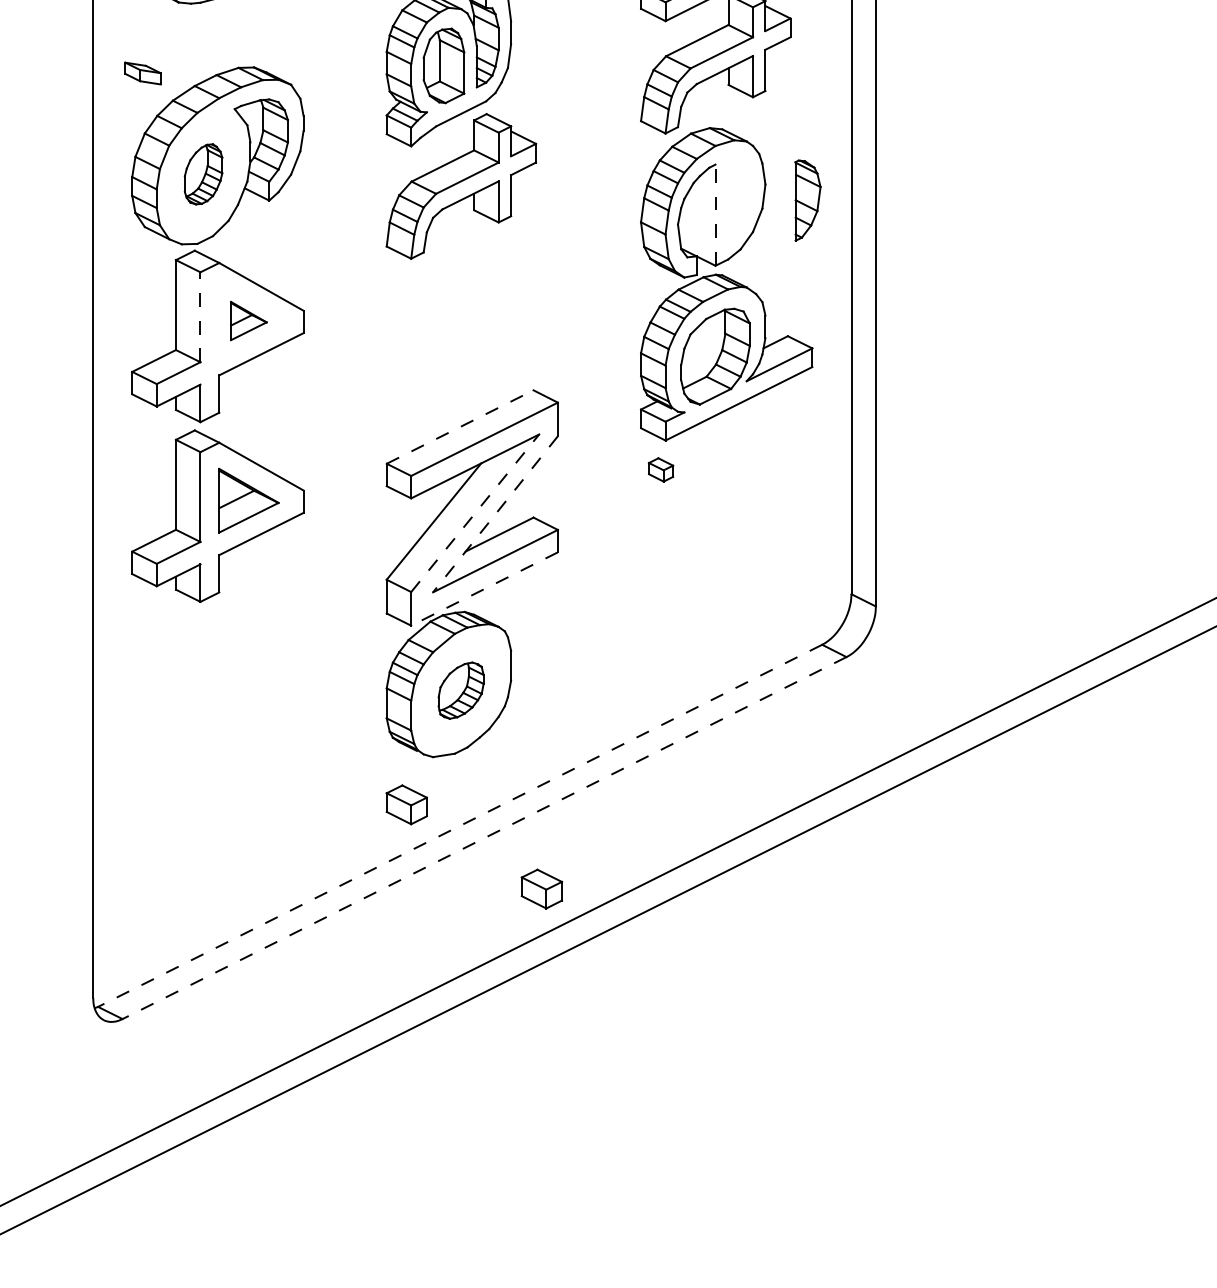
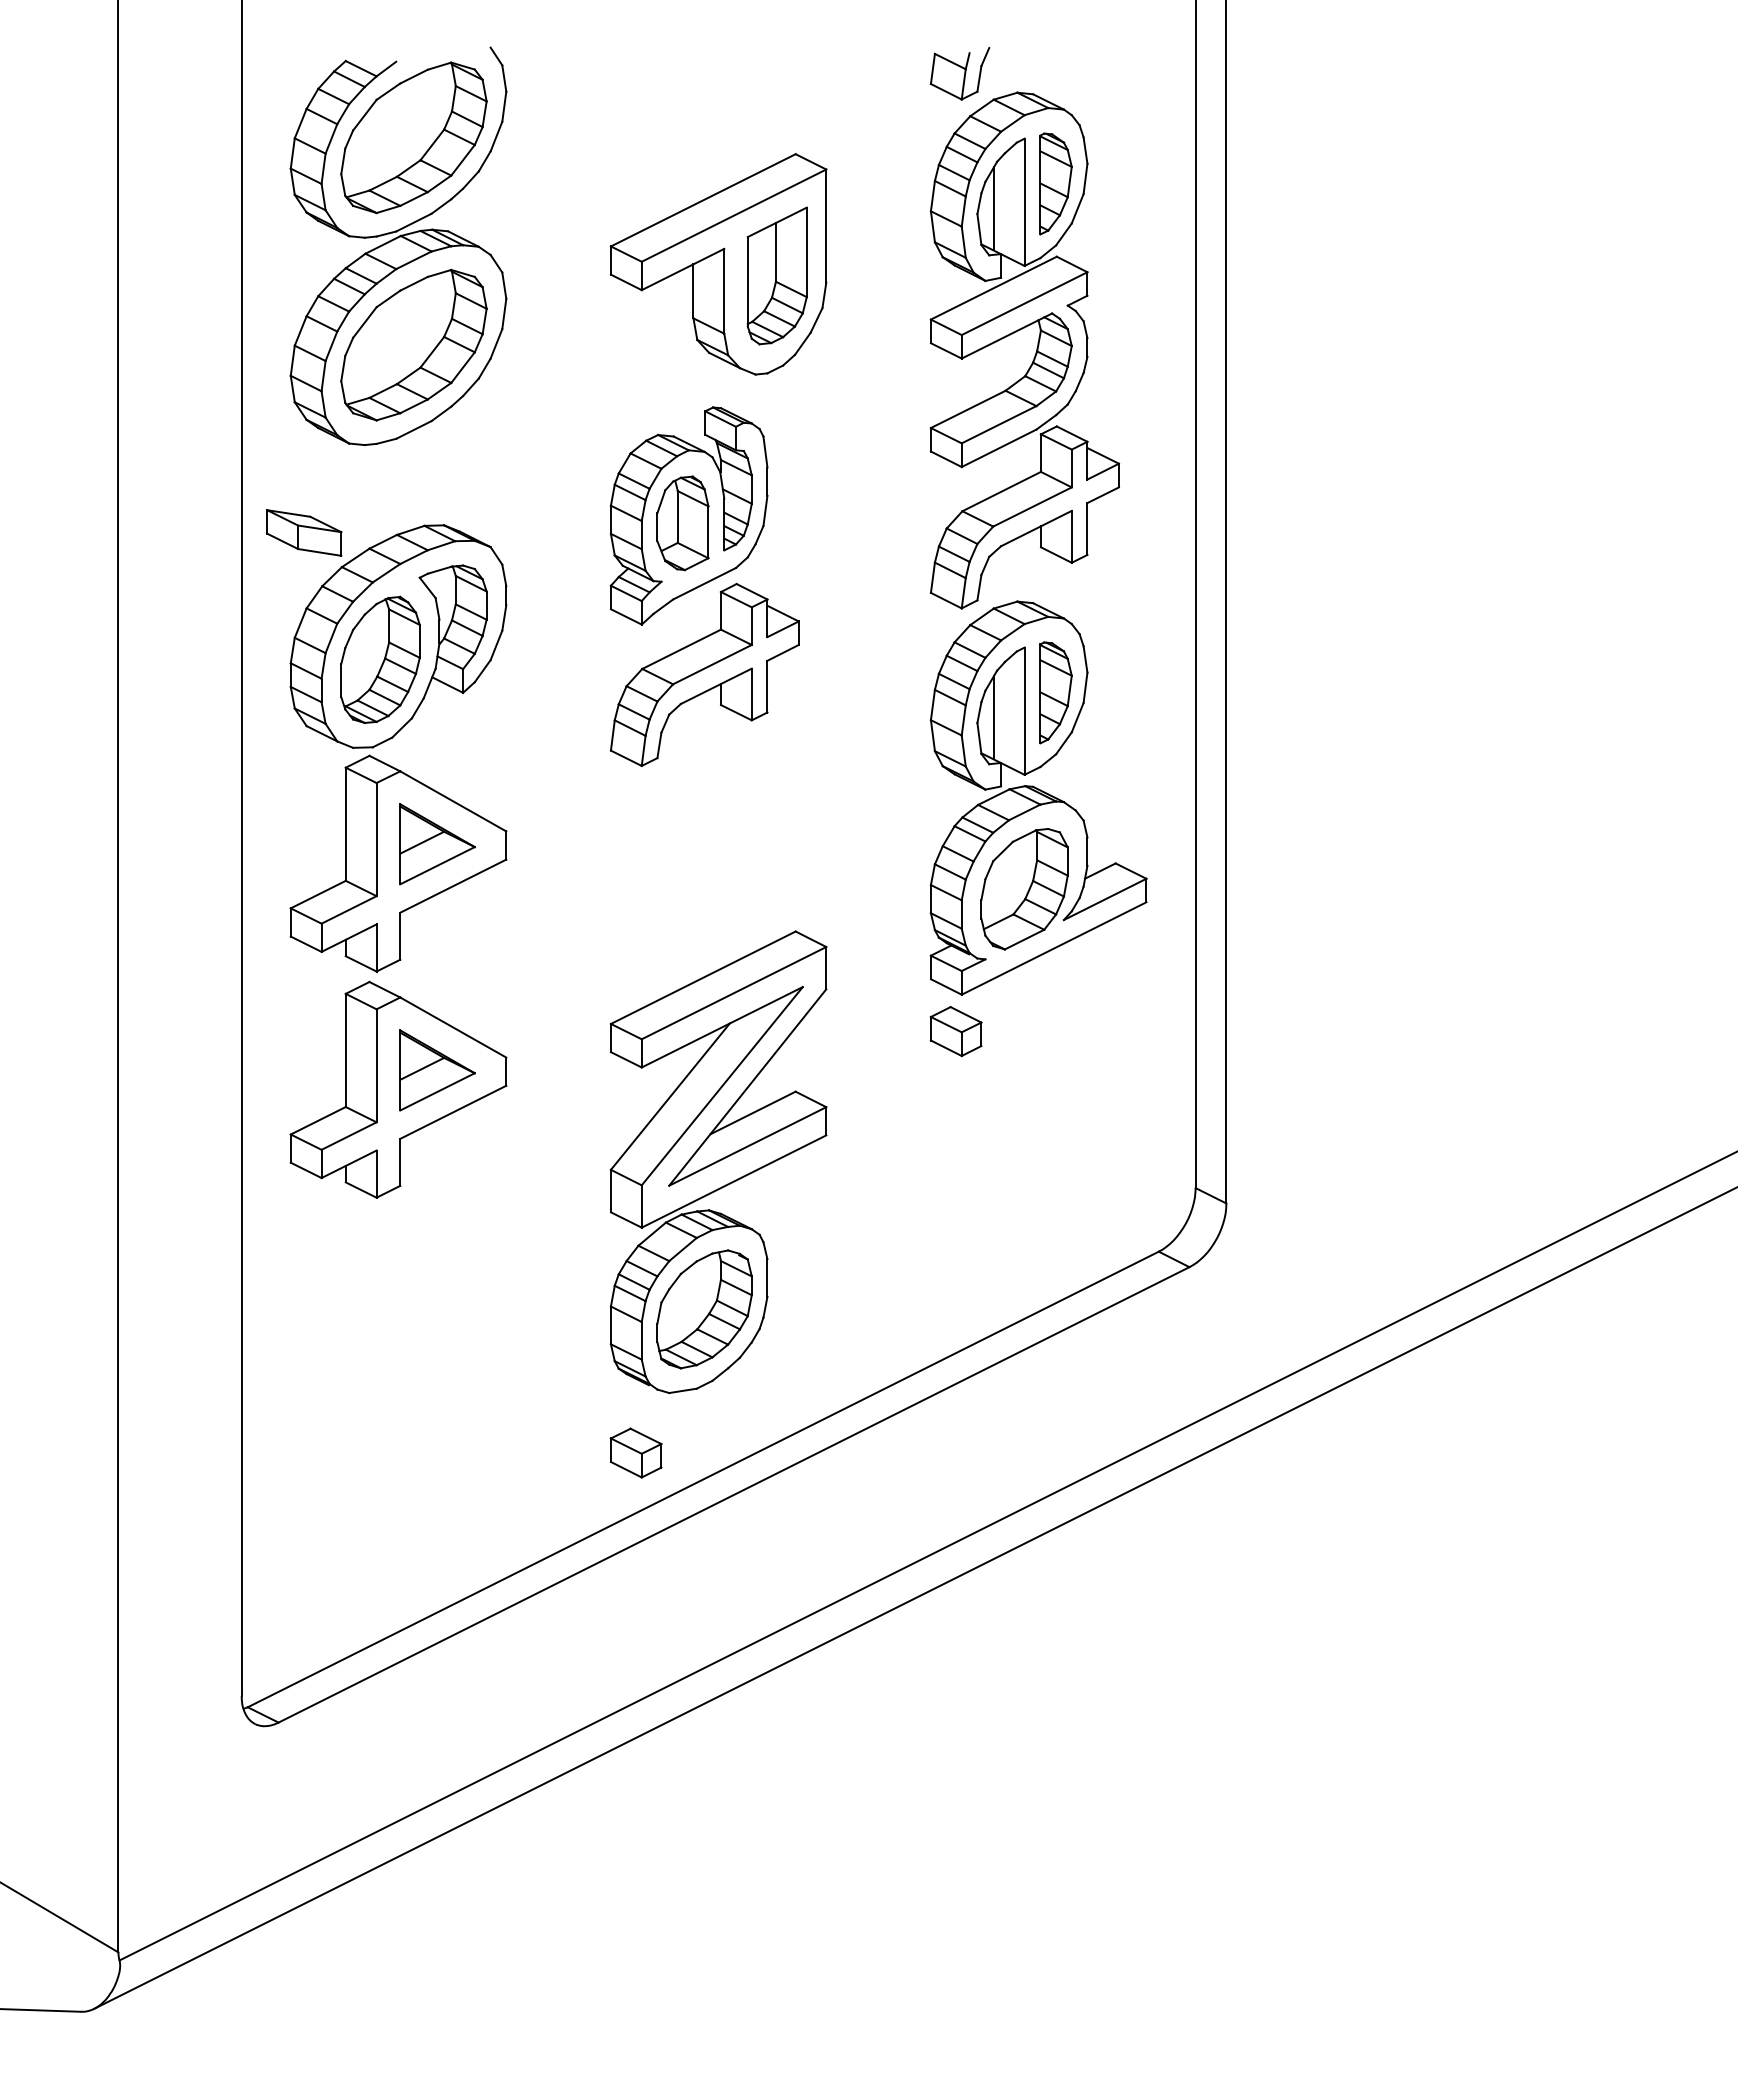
part: (143, 73) -> (304, 532), size x1.67
part: (203, 174) -> (380, 659), size x1.67
part: (807, 200) -> (1055, 692), moved
line: (715, 215) -> (1024, 711), dashed -> solid
line: (690, 220) -> (993, 717), added
line: (200, 317) -> (376, 839), dashed -> solid
part: (248, 321) -> (437, 844), size x1.67
line: (460, 426) -> (703, 977), dashed -> solid
part: (660, 469) -> (955, 1031), size x1.67
line: (475, 513) -> (722, 1086), dashed -> solid
line: (495, 514) -> (747, 1087), dashed -> solid
line: (484, 589) -> (733, 1181), dashed -> solid
part: (461, 690) -> (704, 1309), size x1.67
line: (459, 825) -> (702, 1479), dashed -> solid
line: (484, 838) -> (733, 1495), dashed -> solid
part: (541, 888) -> (805, 1558), removed

